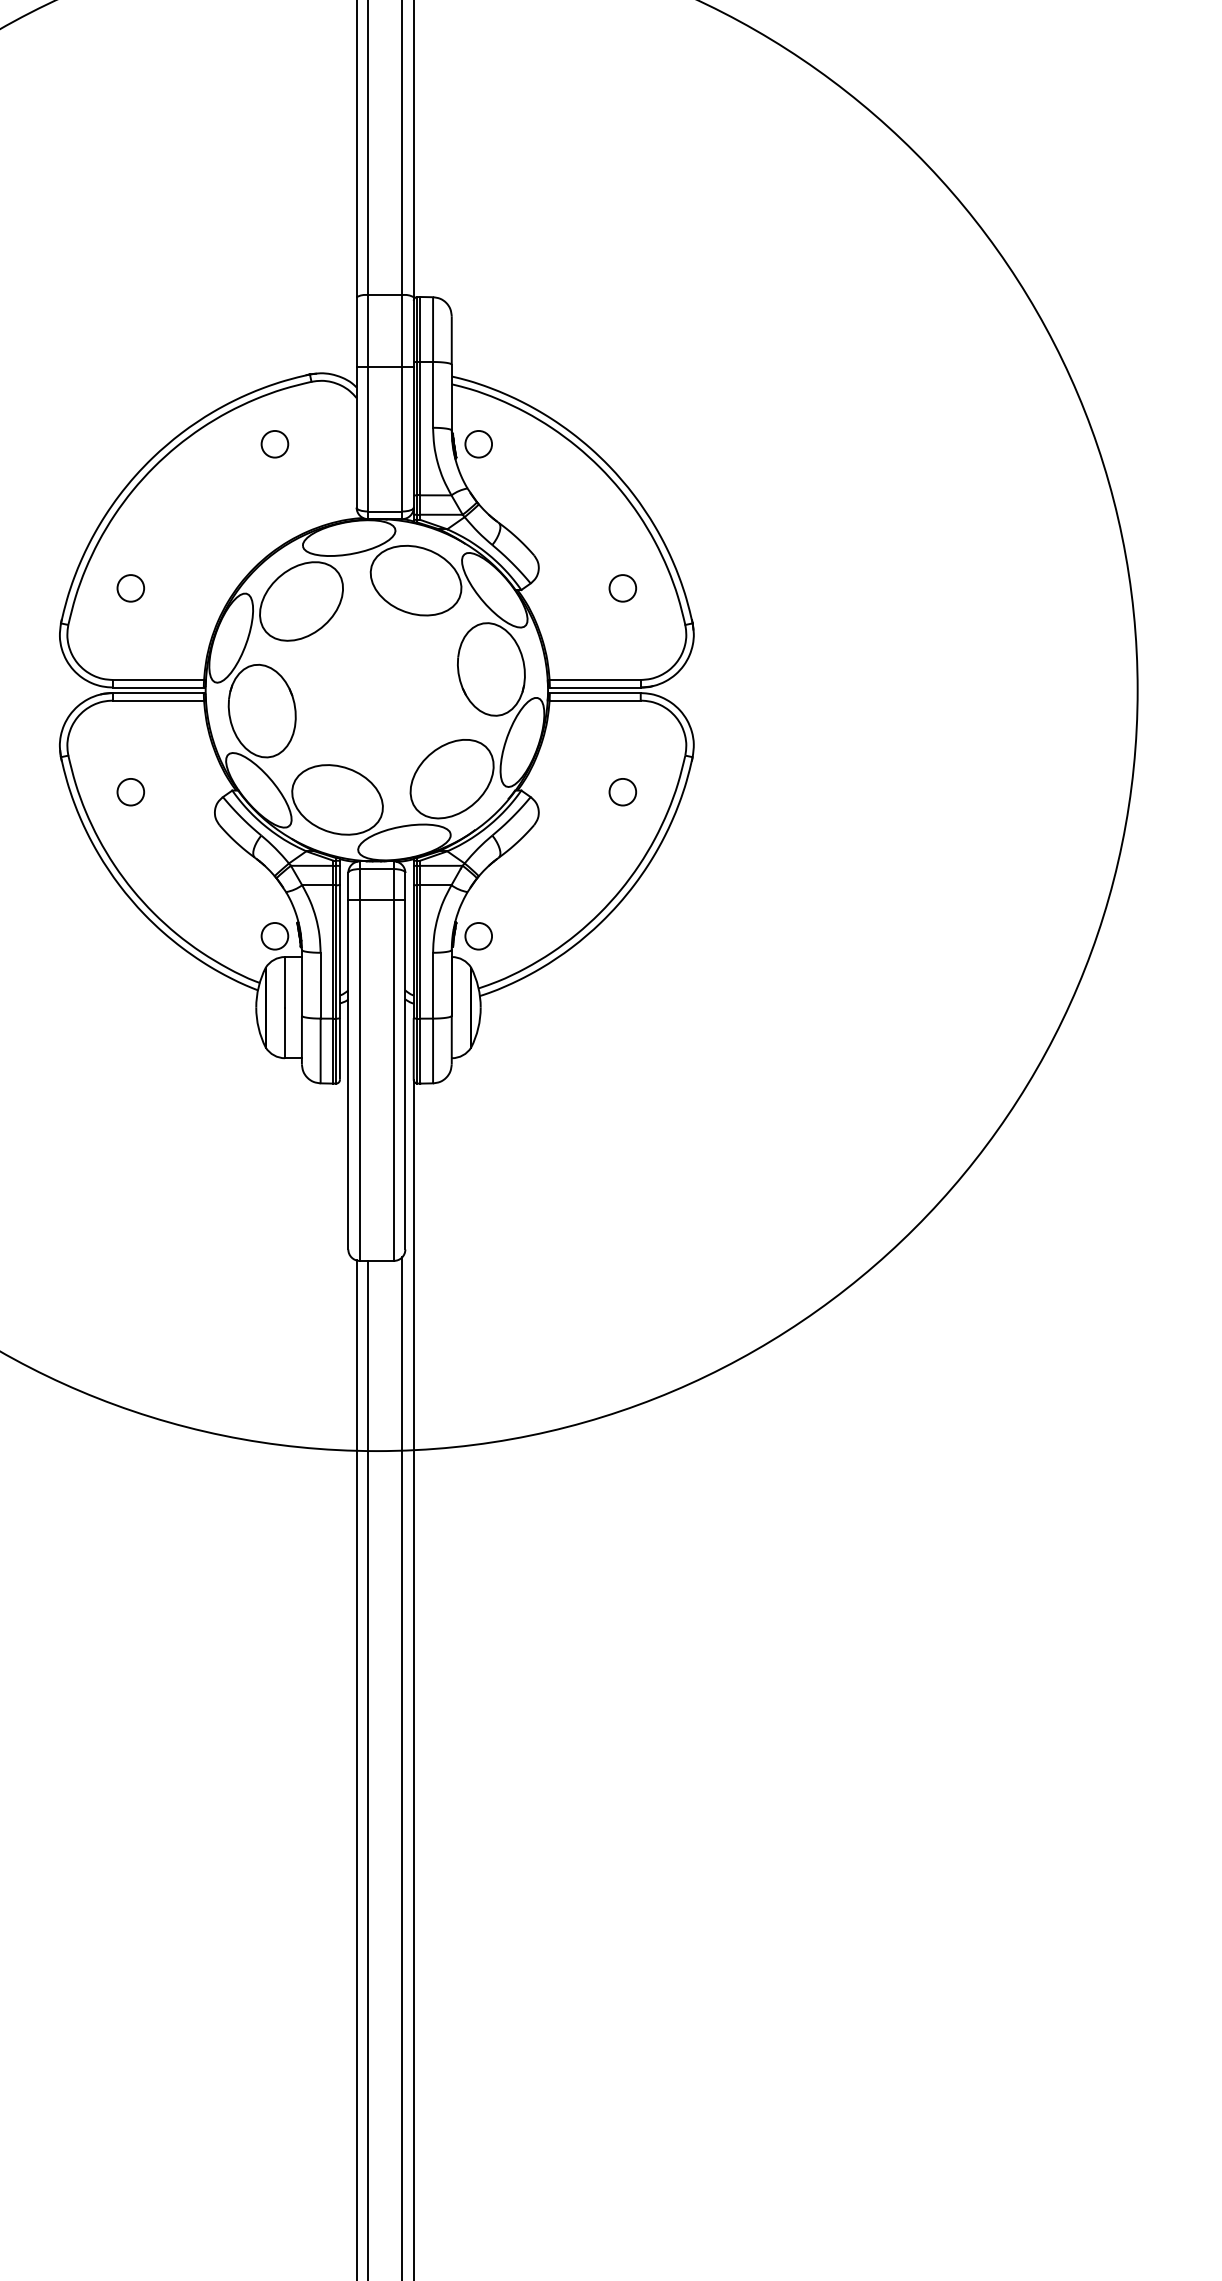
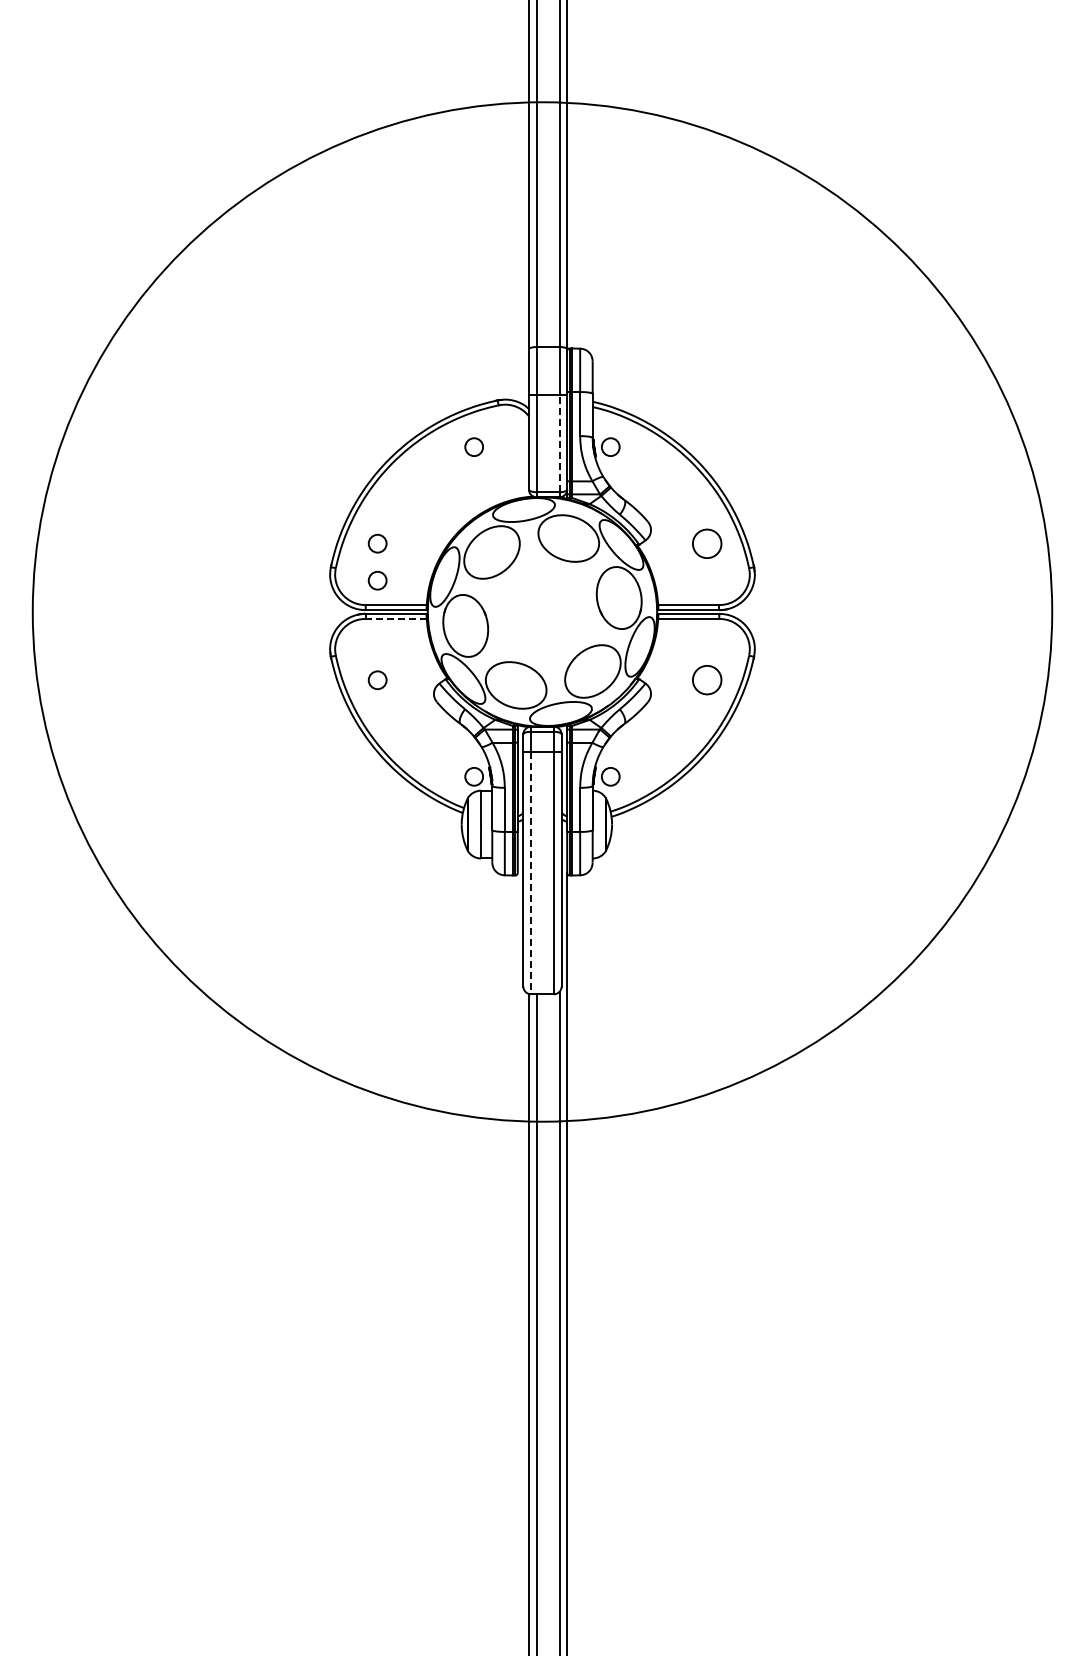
line: (402, 438) -> (559, 443), solid -> dashed
circle: (623, 588) -> (707, 543), size x1.6
circle: (130, 643) -> (377, 580), added
line: (158, 700) -> (396, 618), solid -> dashed
circle: (623, 792) -> (707, 680), size x1.6
line: (360, 1080) -> (531, 873), solid -> dashed

